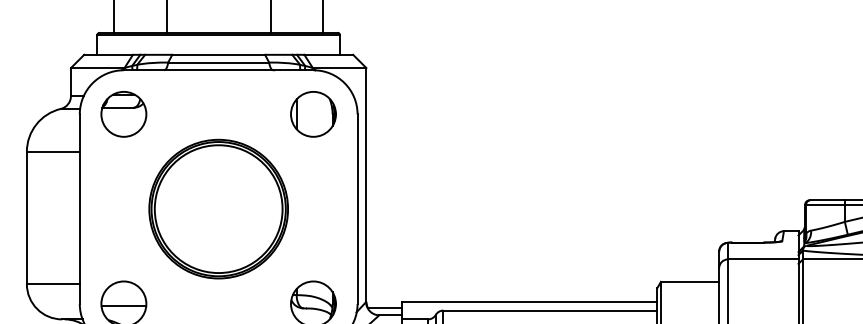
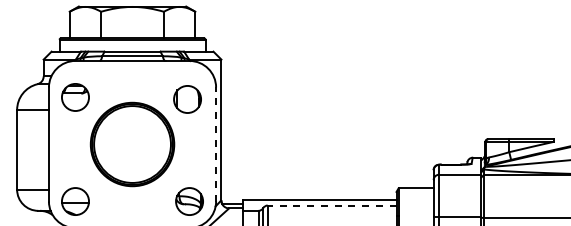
part: (123, 114) -> (75, 97), moved
part: (313, 114) -> (187, 99), moved
line: (358, 209) -> (216, 144), solid -> dashed
line: (549, 310) -> (331, 205), solid -> dashed

